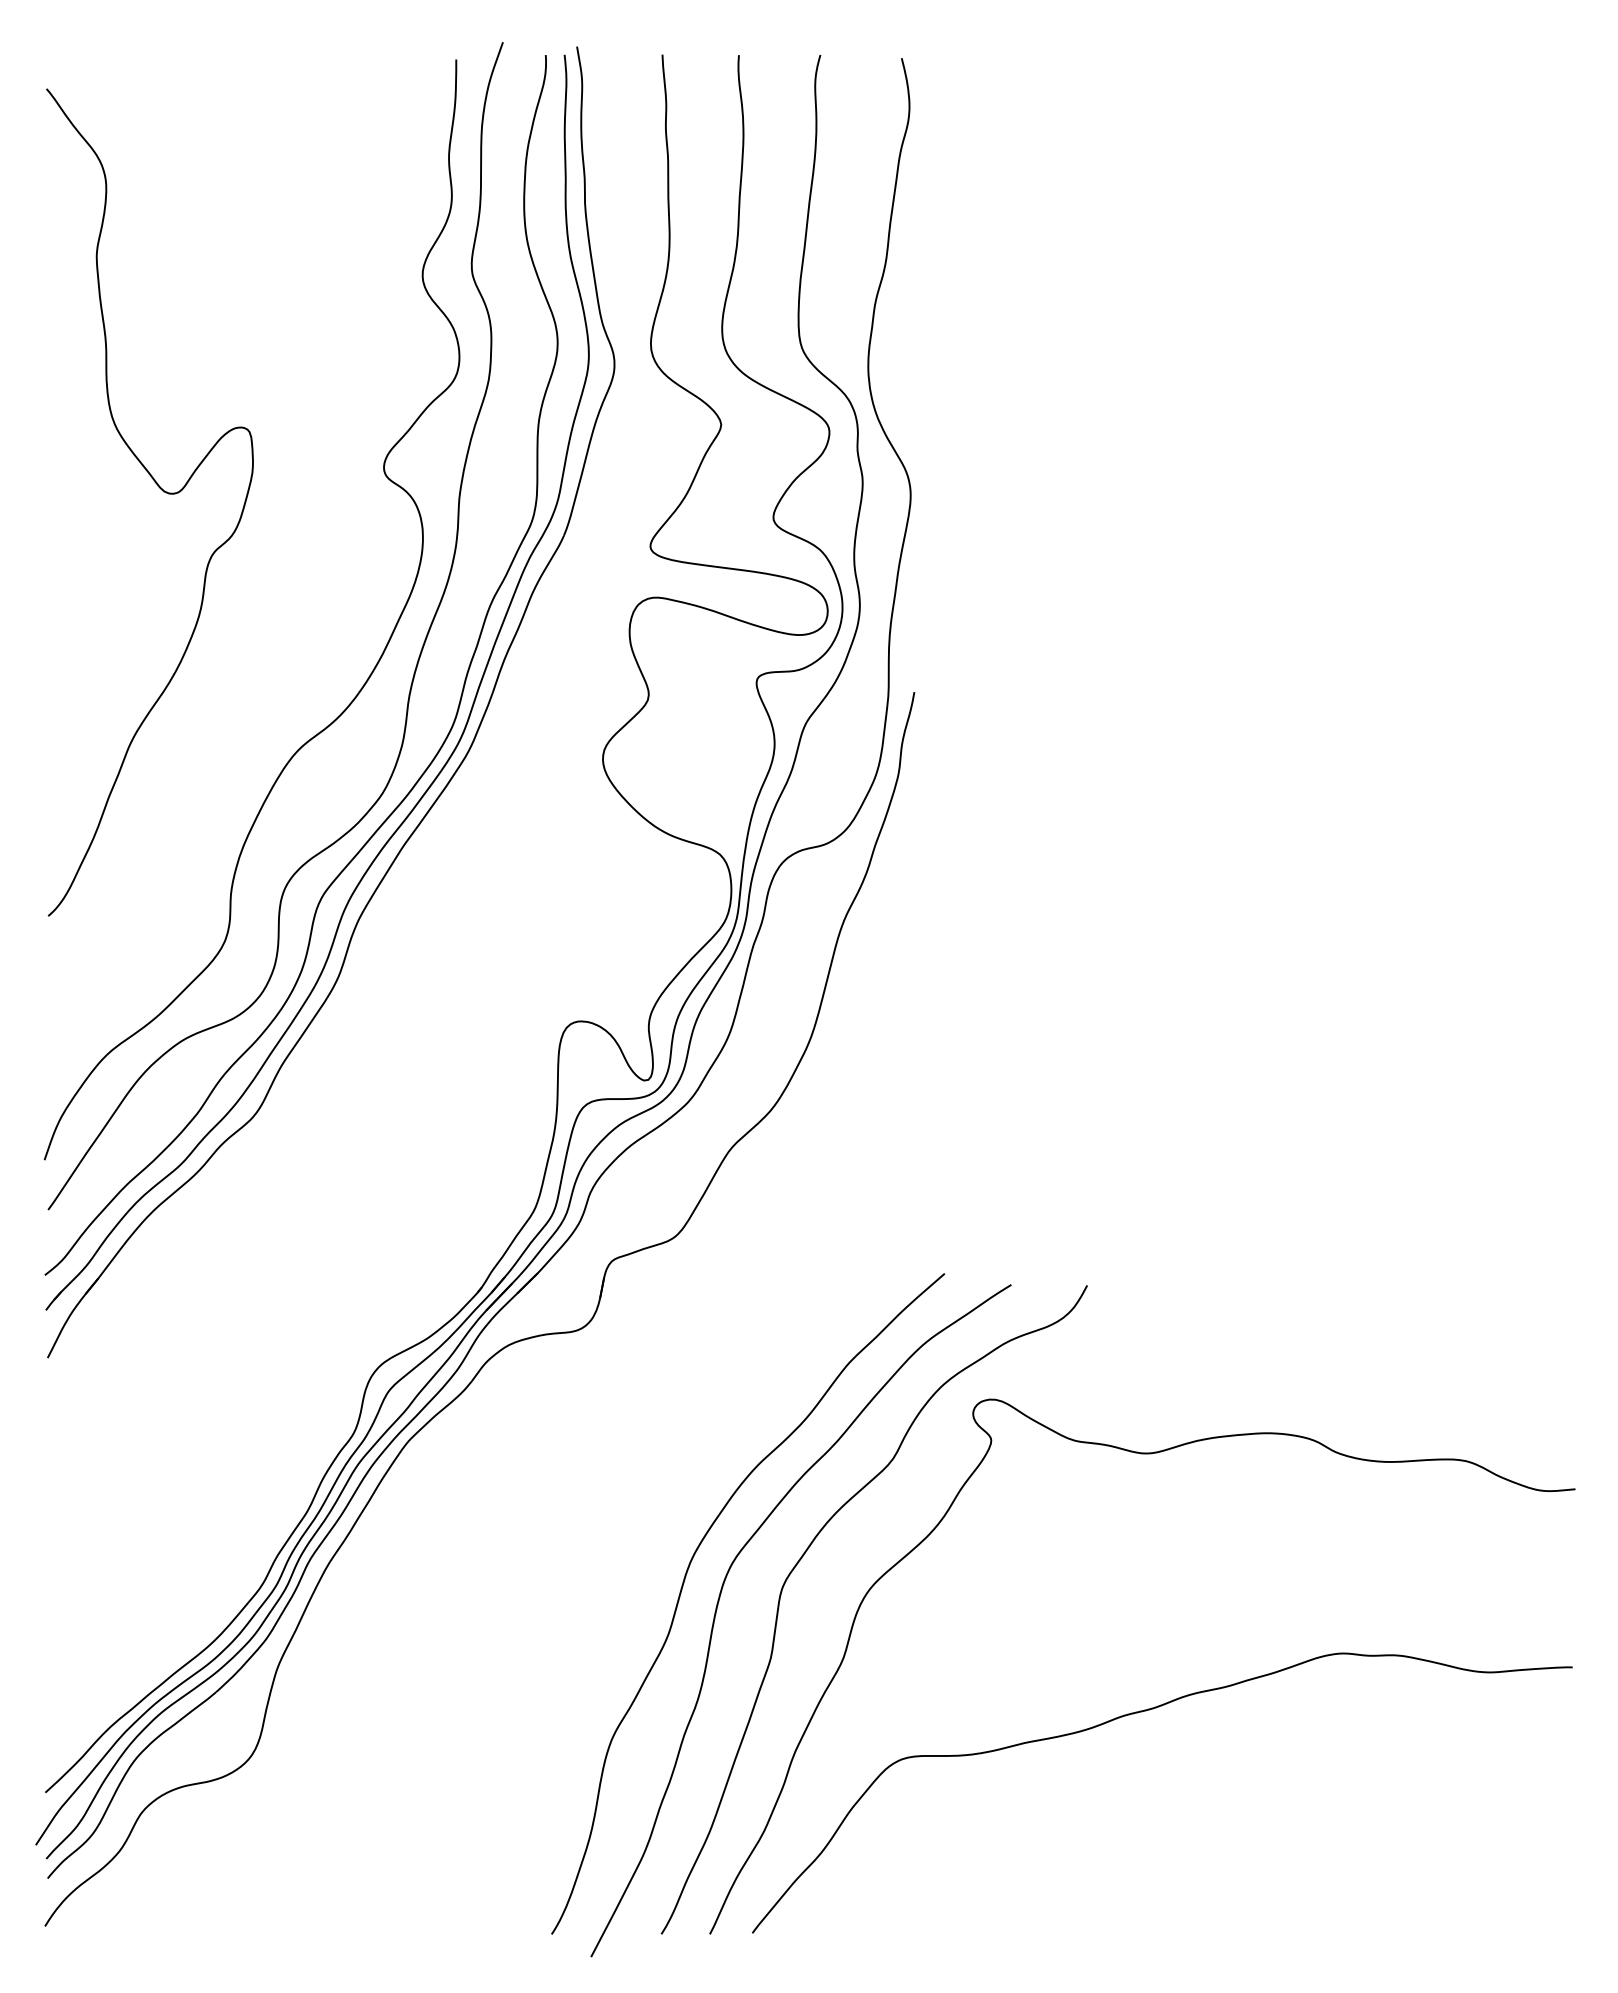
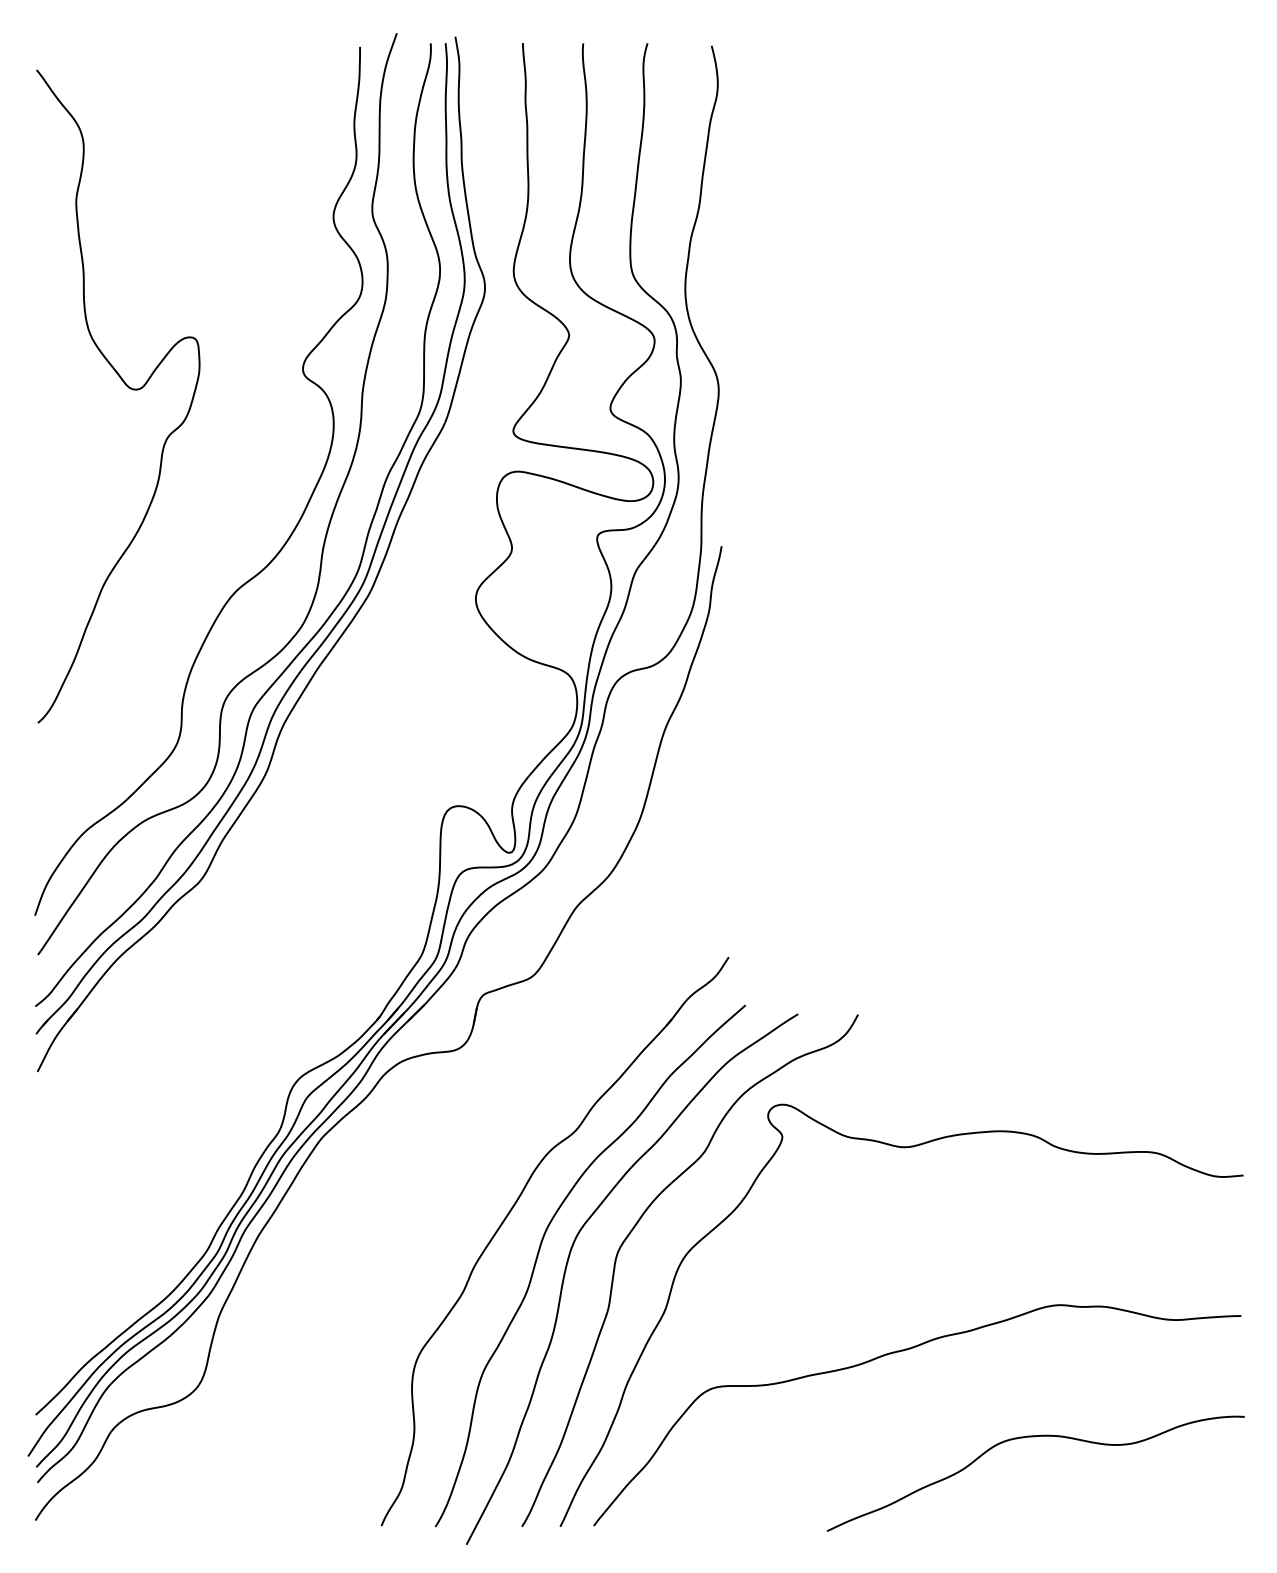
part: (648, 1534) -> (511, 1211), added
curve: (1310, 1821) -> (1034, 1437), added

